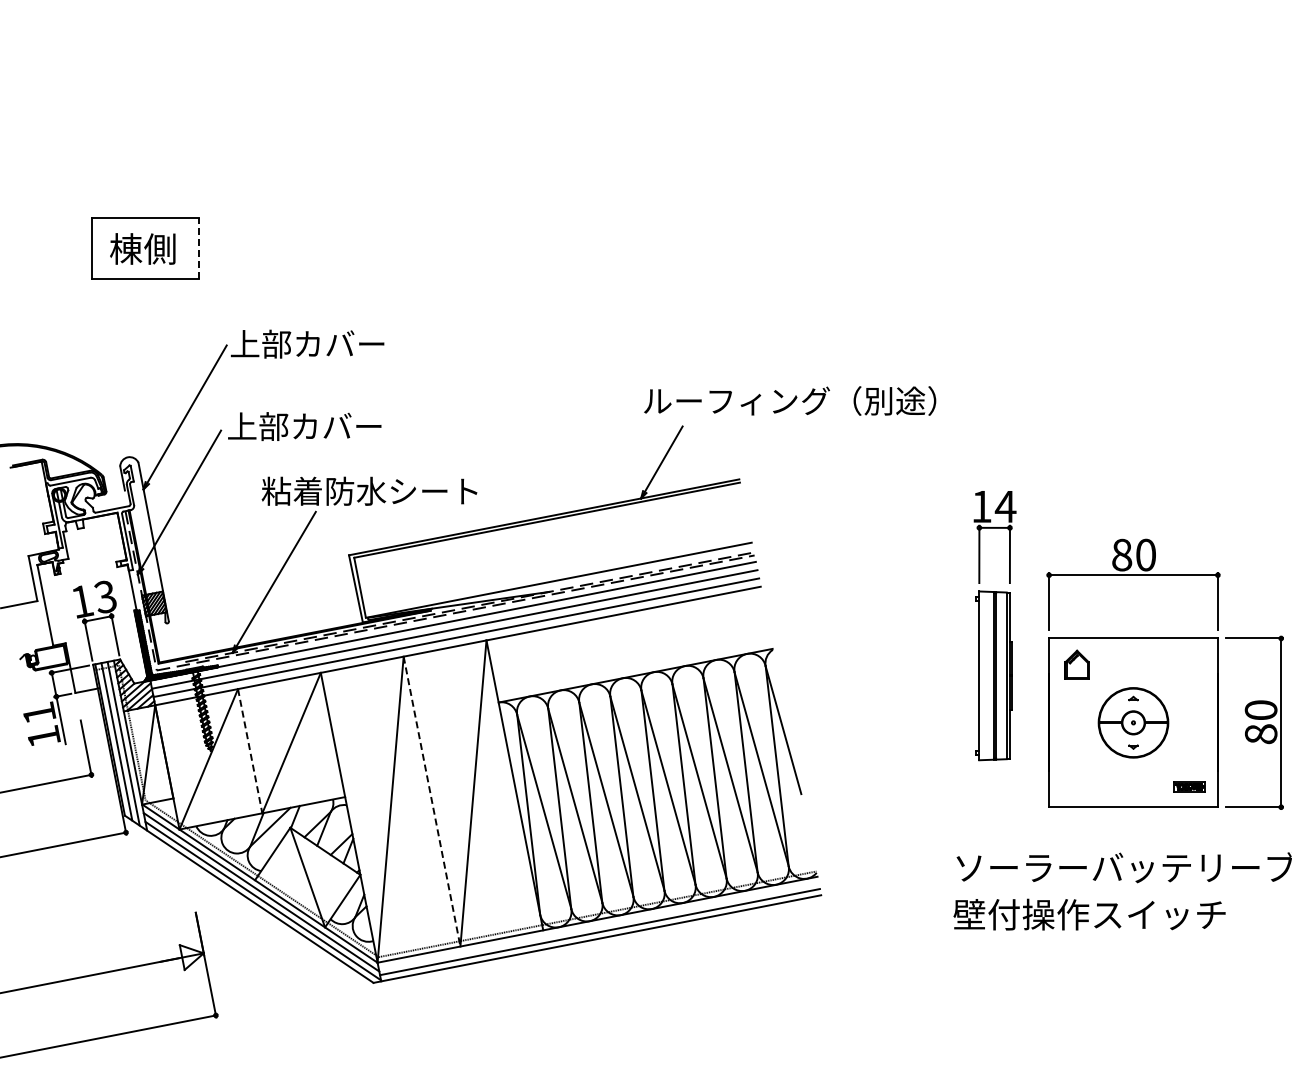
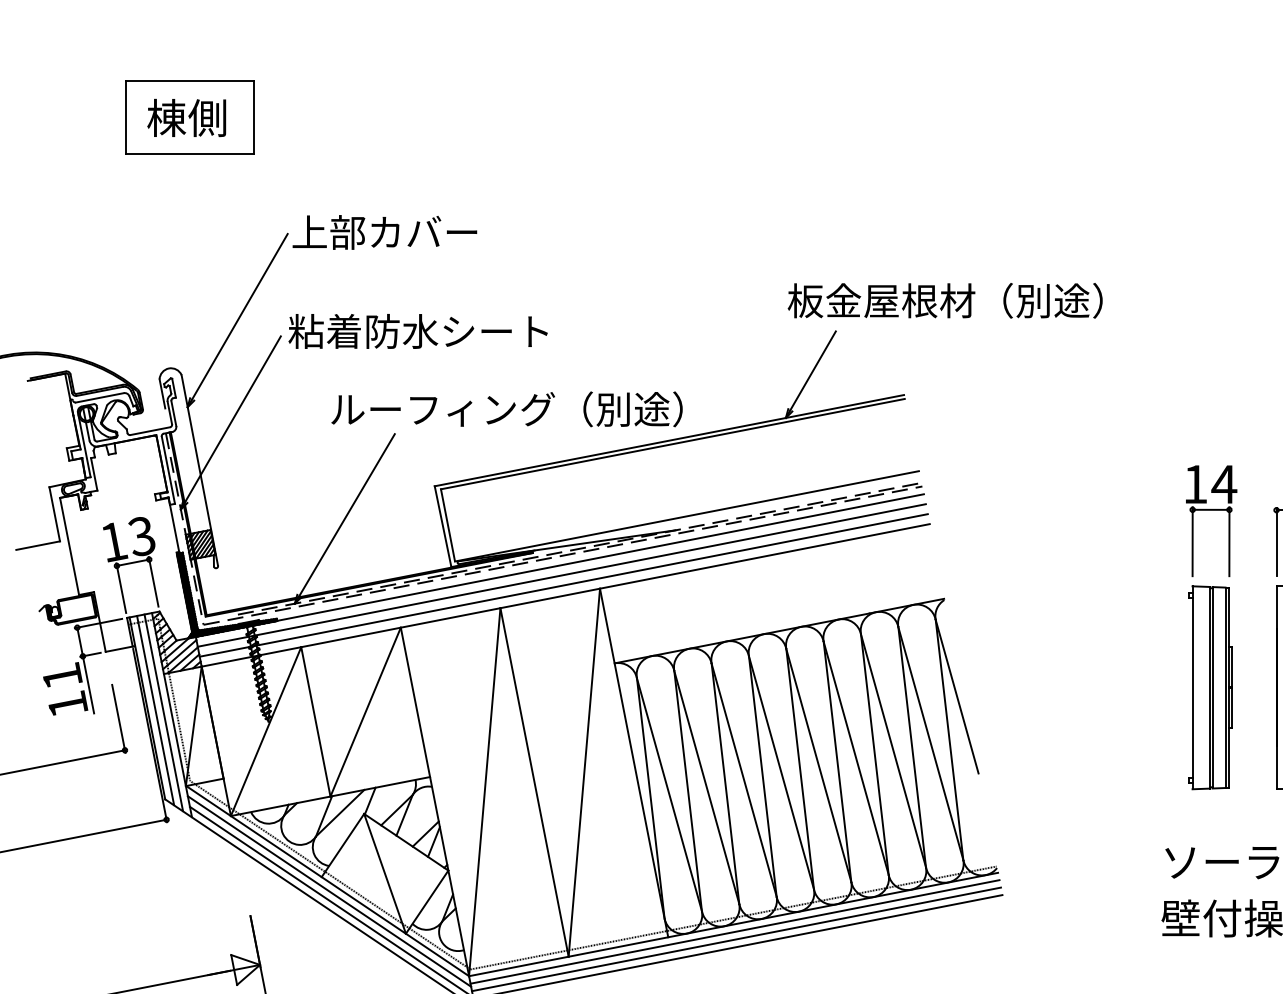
line: (198, 248) -> (253, 117), dashed -> solid
text: (789, 400) -> (964, 300), ルーフィング（別途） -> 板金屋根材（別途）
text: (334, 426) -> (417, 331), 上部カバー -> 粘着防水シート
text: (408, 491) -> (506, 409), 粘着防水シート -> ルーフィング（別途）
part: (994, 626) -> (1210, 628), moved
line: (250, 751) -> (316, 722), dashed -> solid
line: (432, 801) -> (535, 782), dashed -> solid
line: (598, 925) -> (734, 931), added

